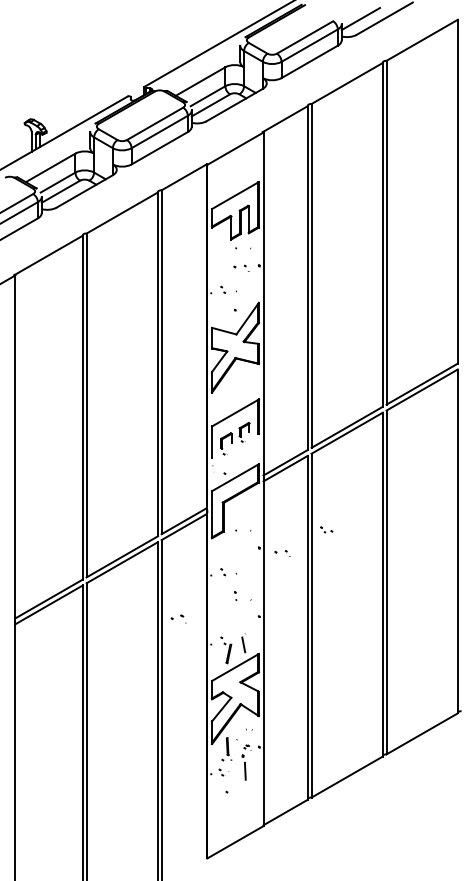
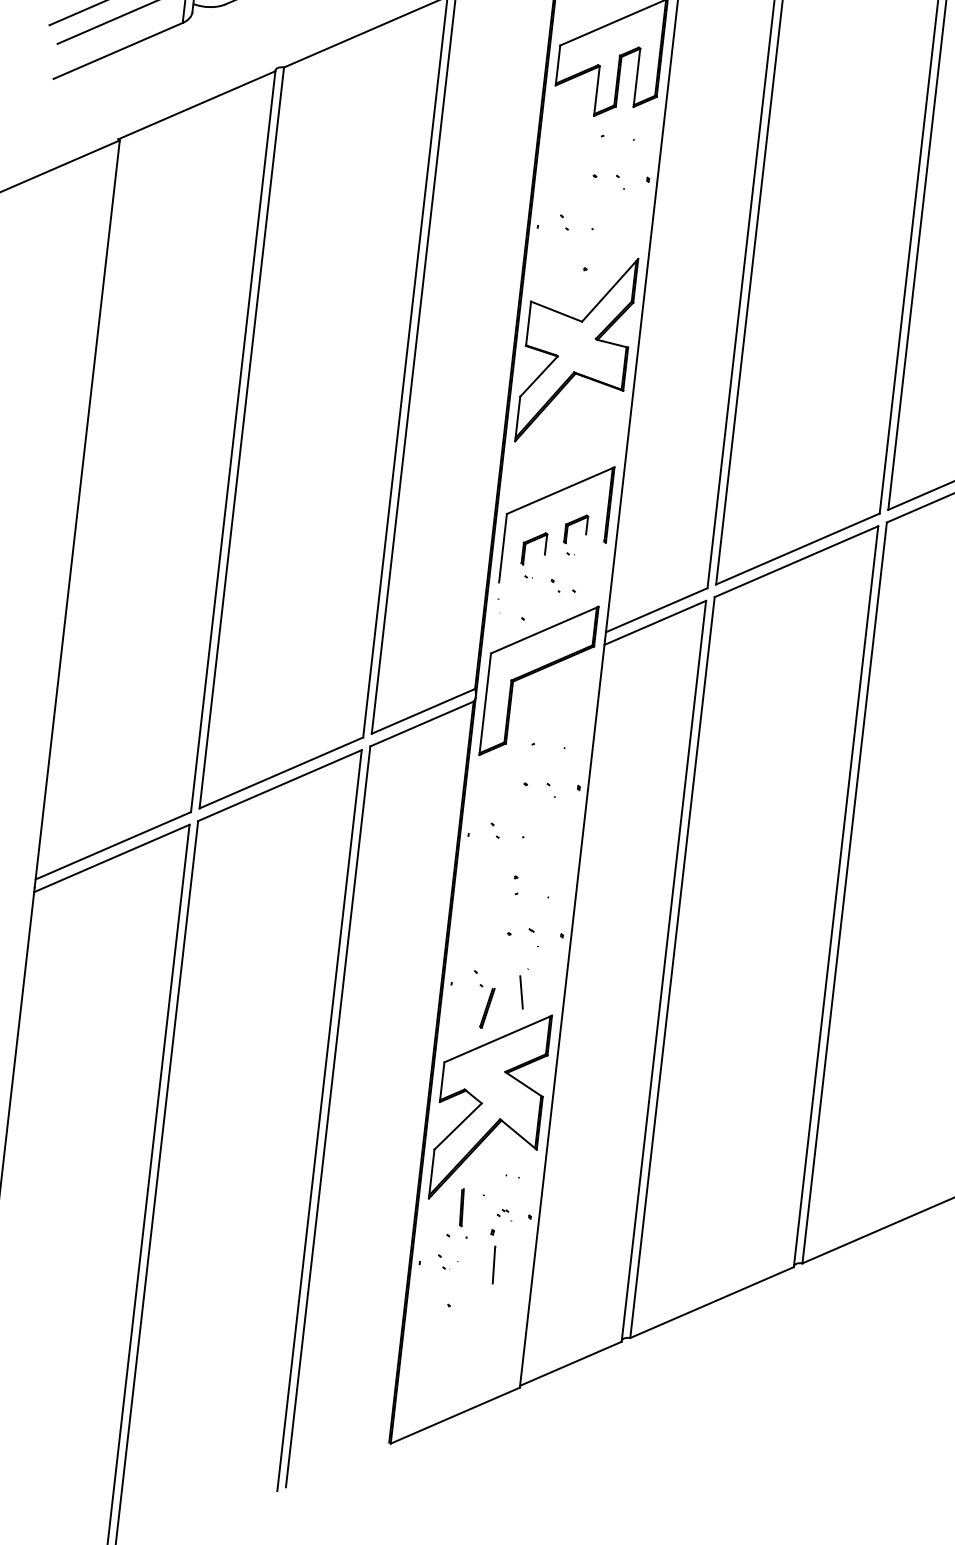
part: (326, 529) -> (562, 585), moved
part: (282, 553) -> (539, 788), moved
part: (178, 618) -> (523, 934), moved

